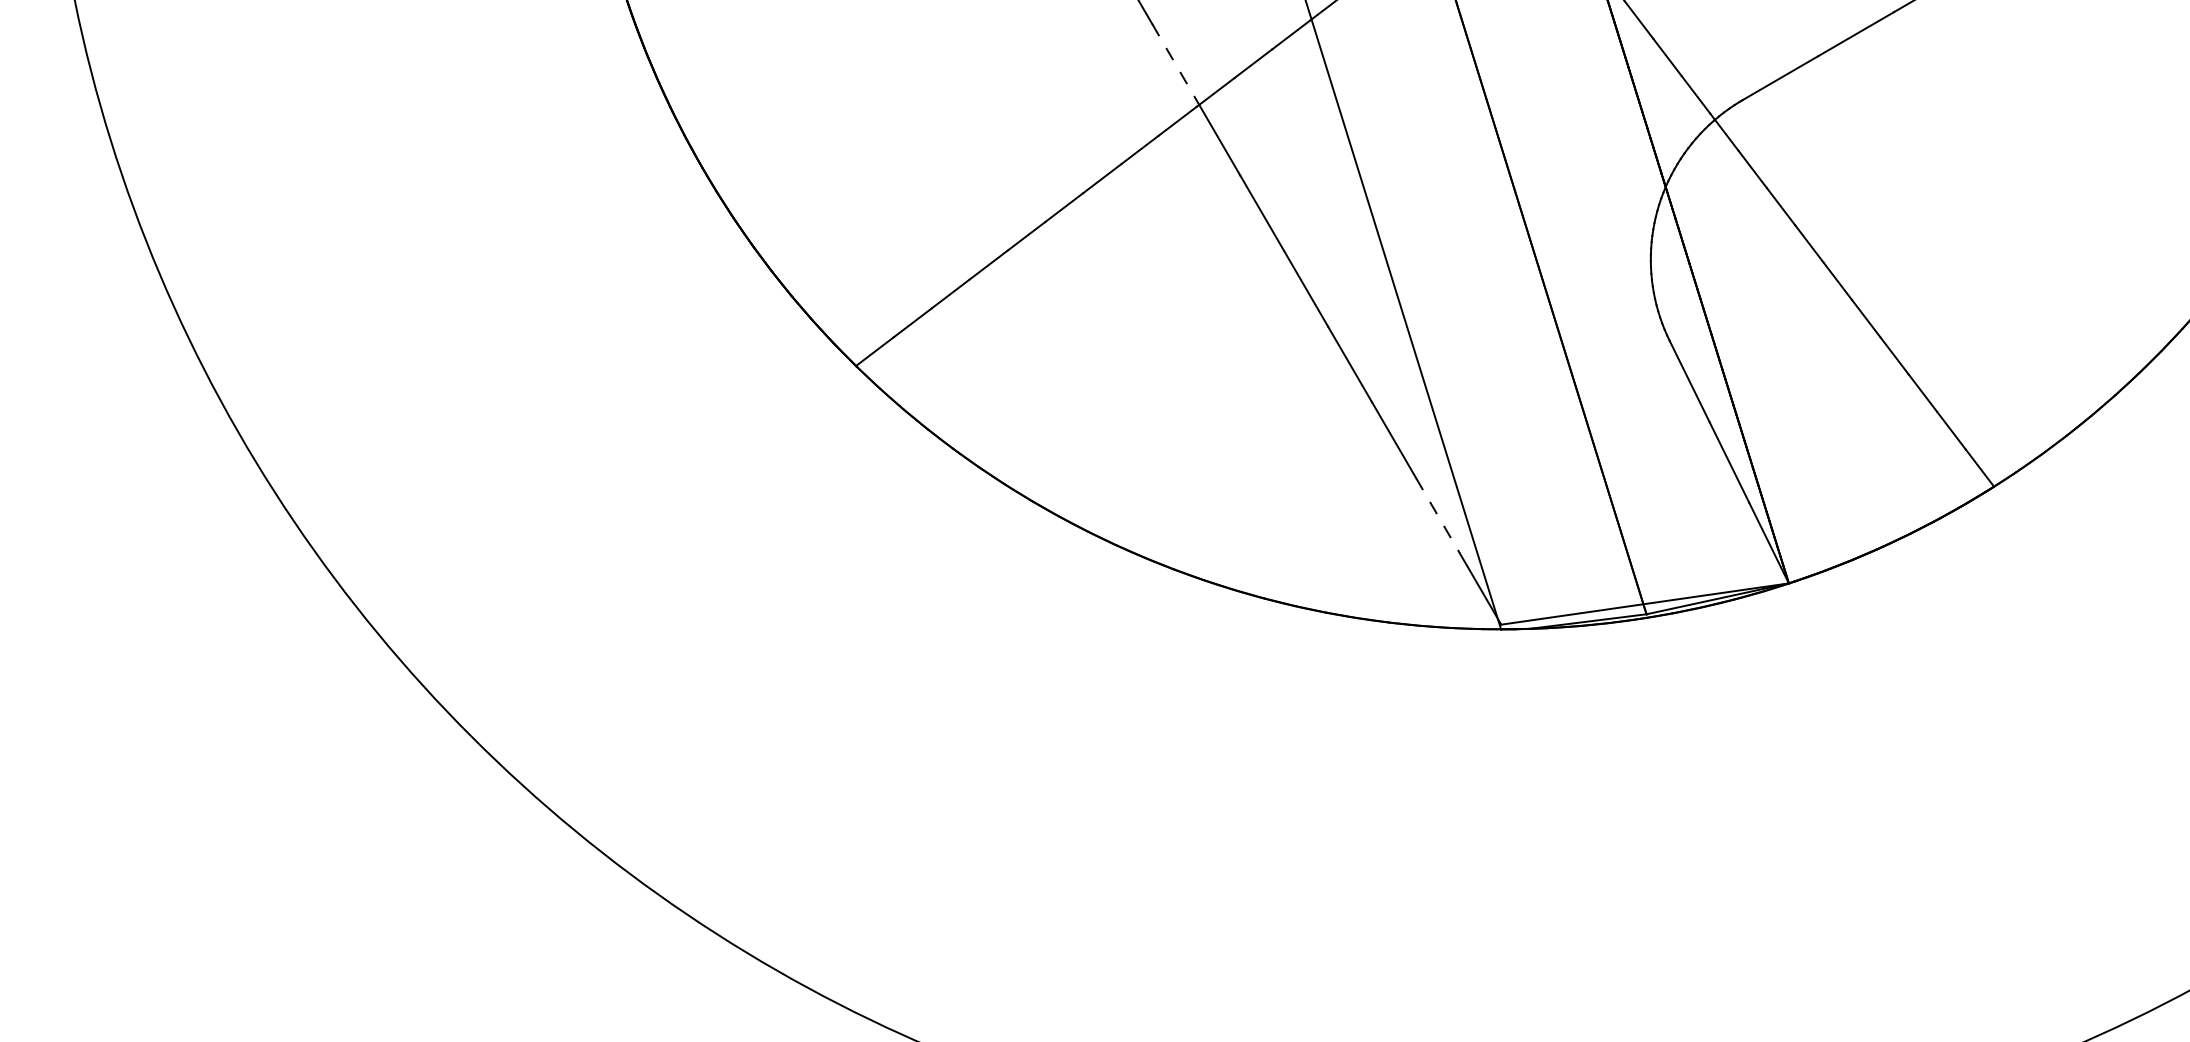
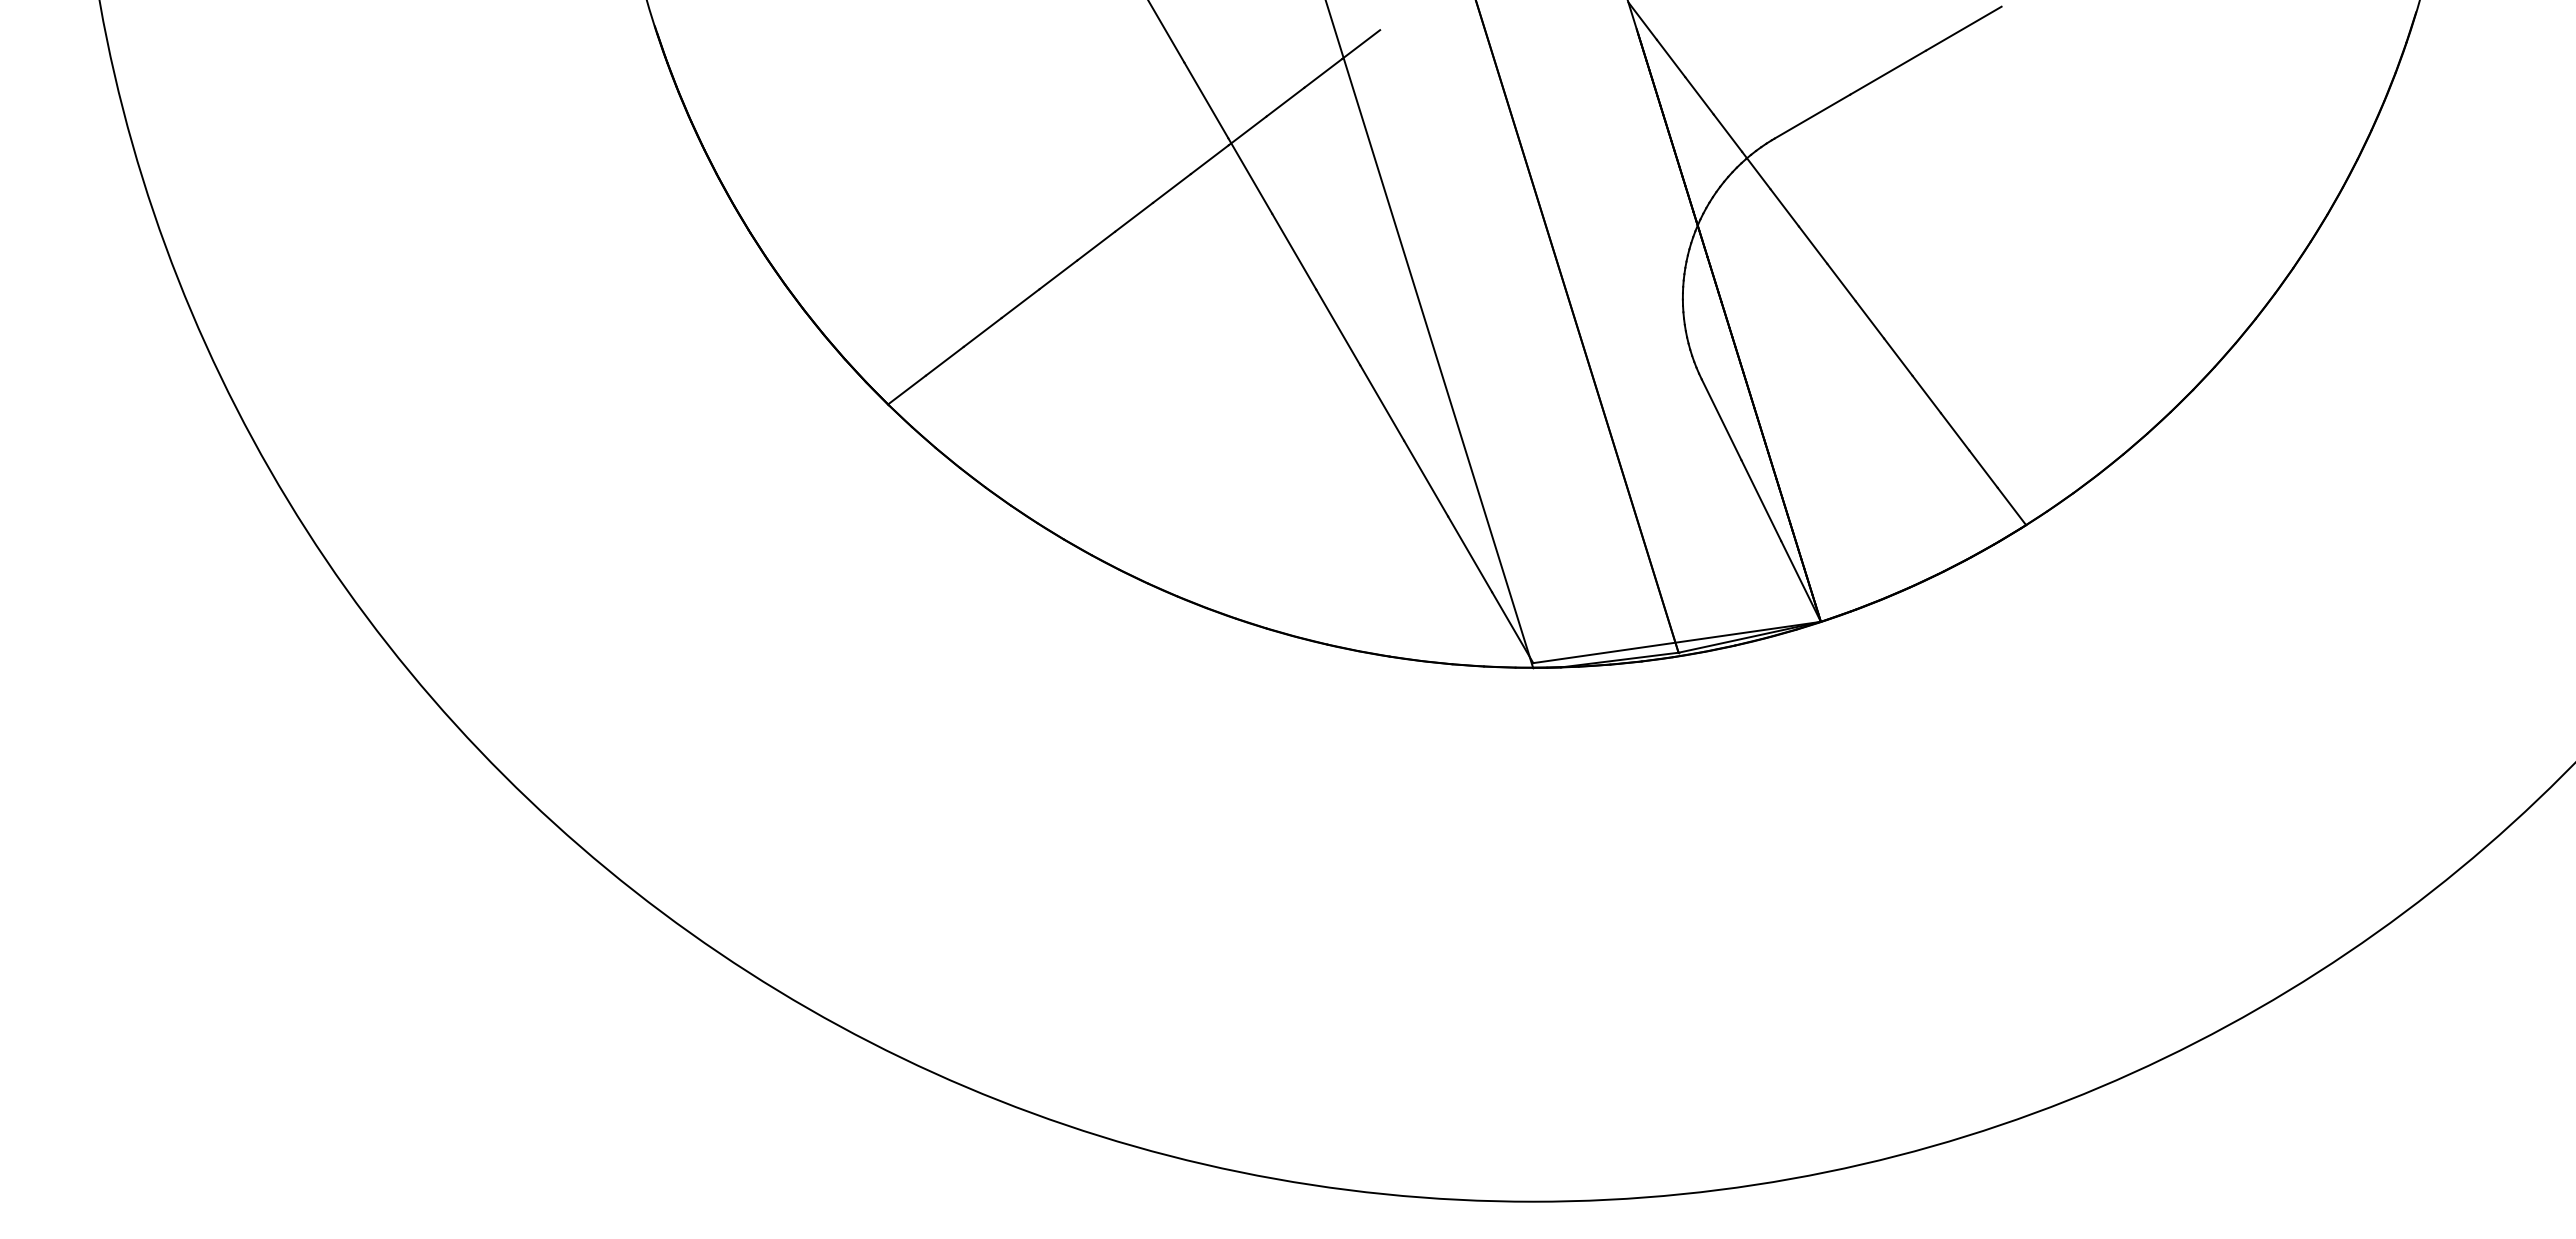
line: (1174, 62) -> (1206, 100), dashed -> solid
line: (1438, 516) -> (1470, 554), dashed -> solid

